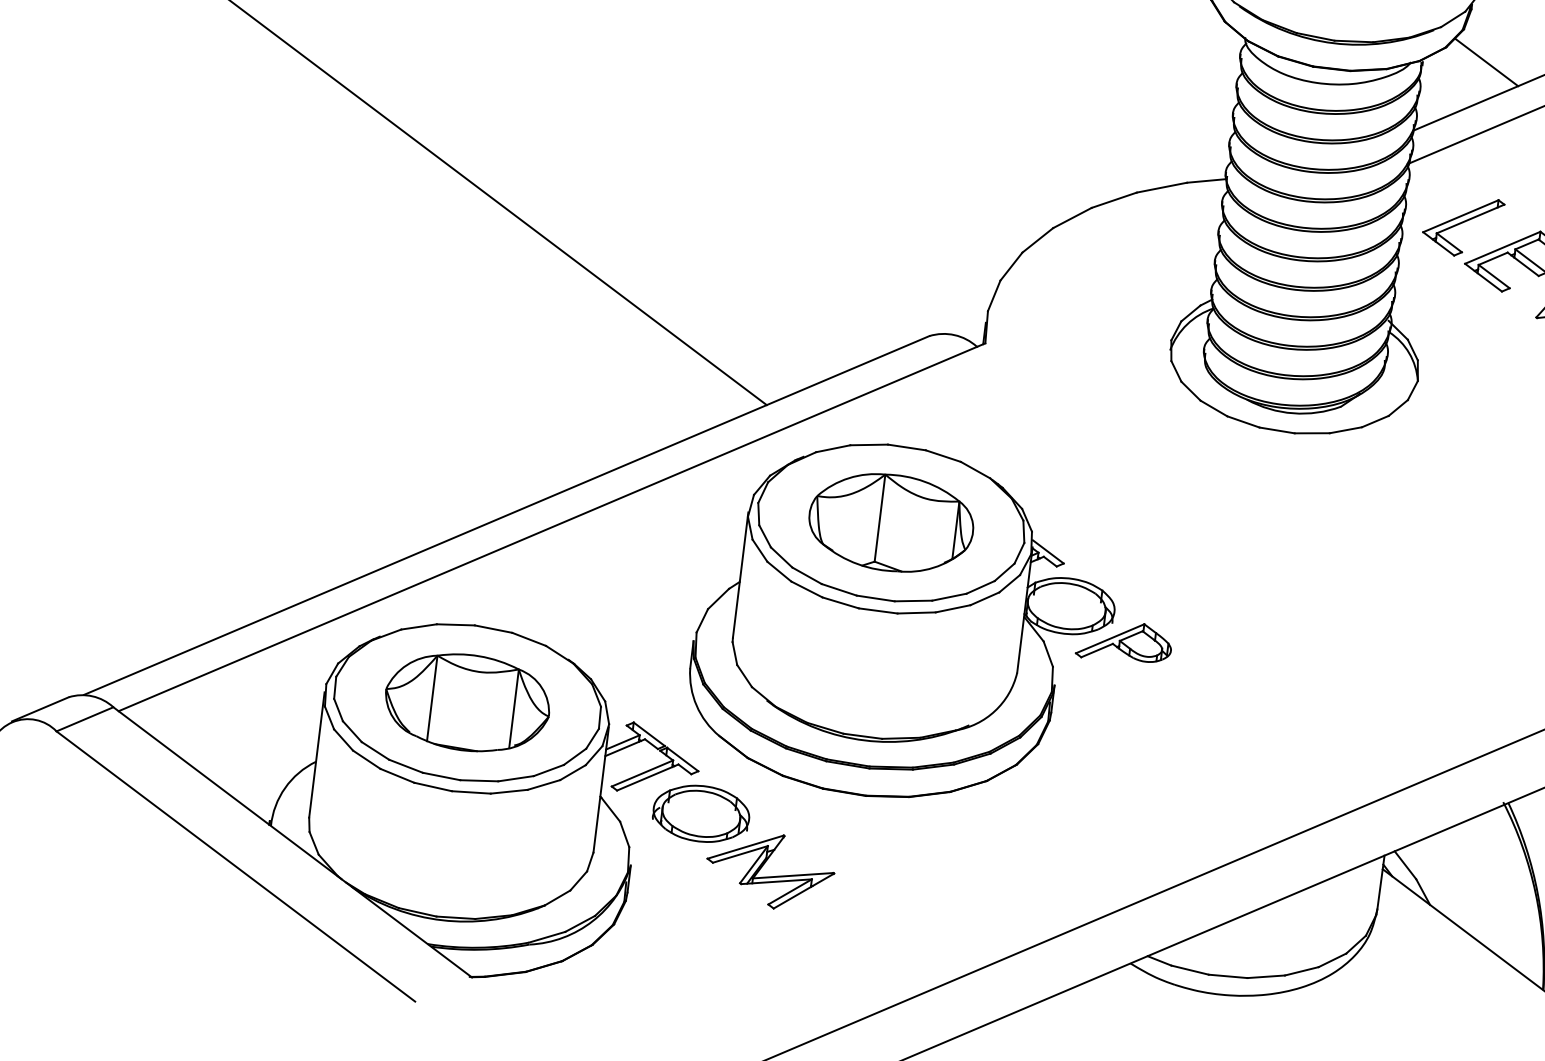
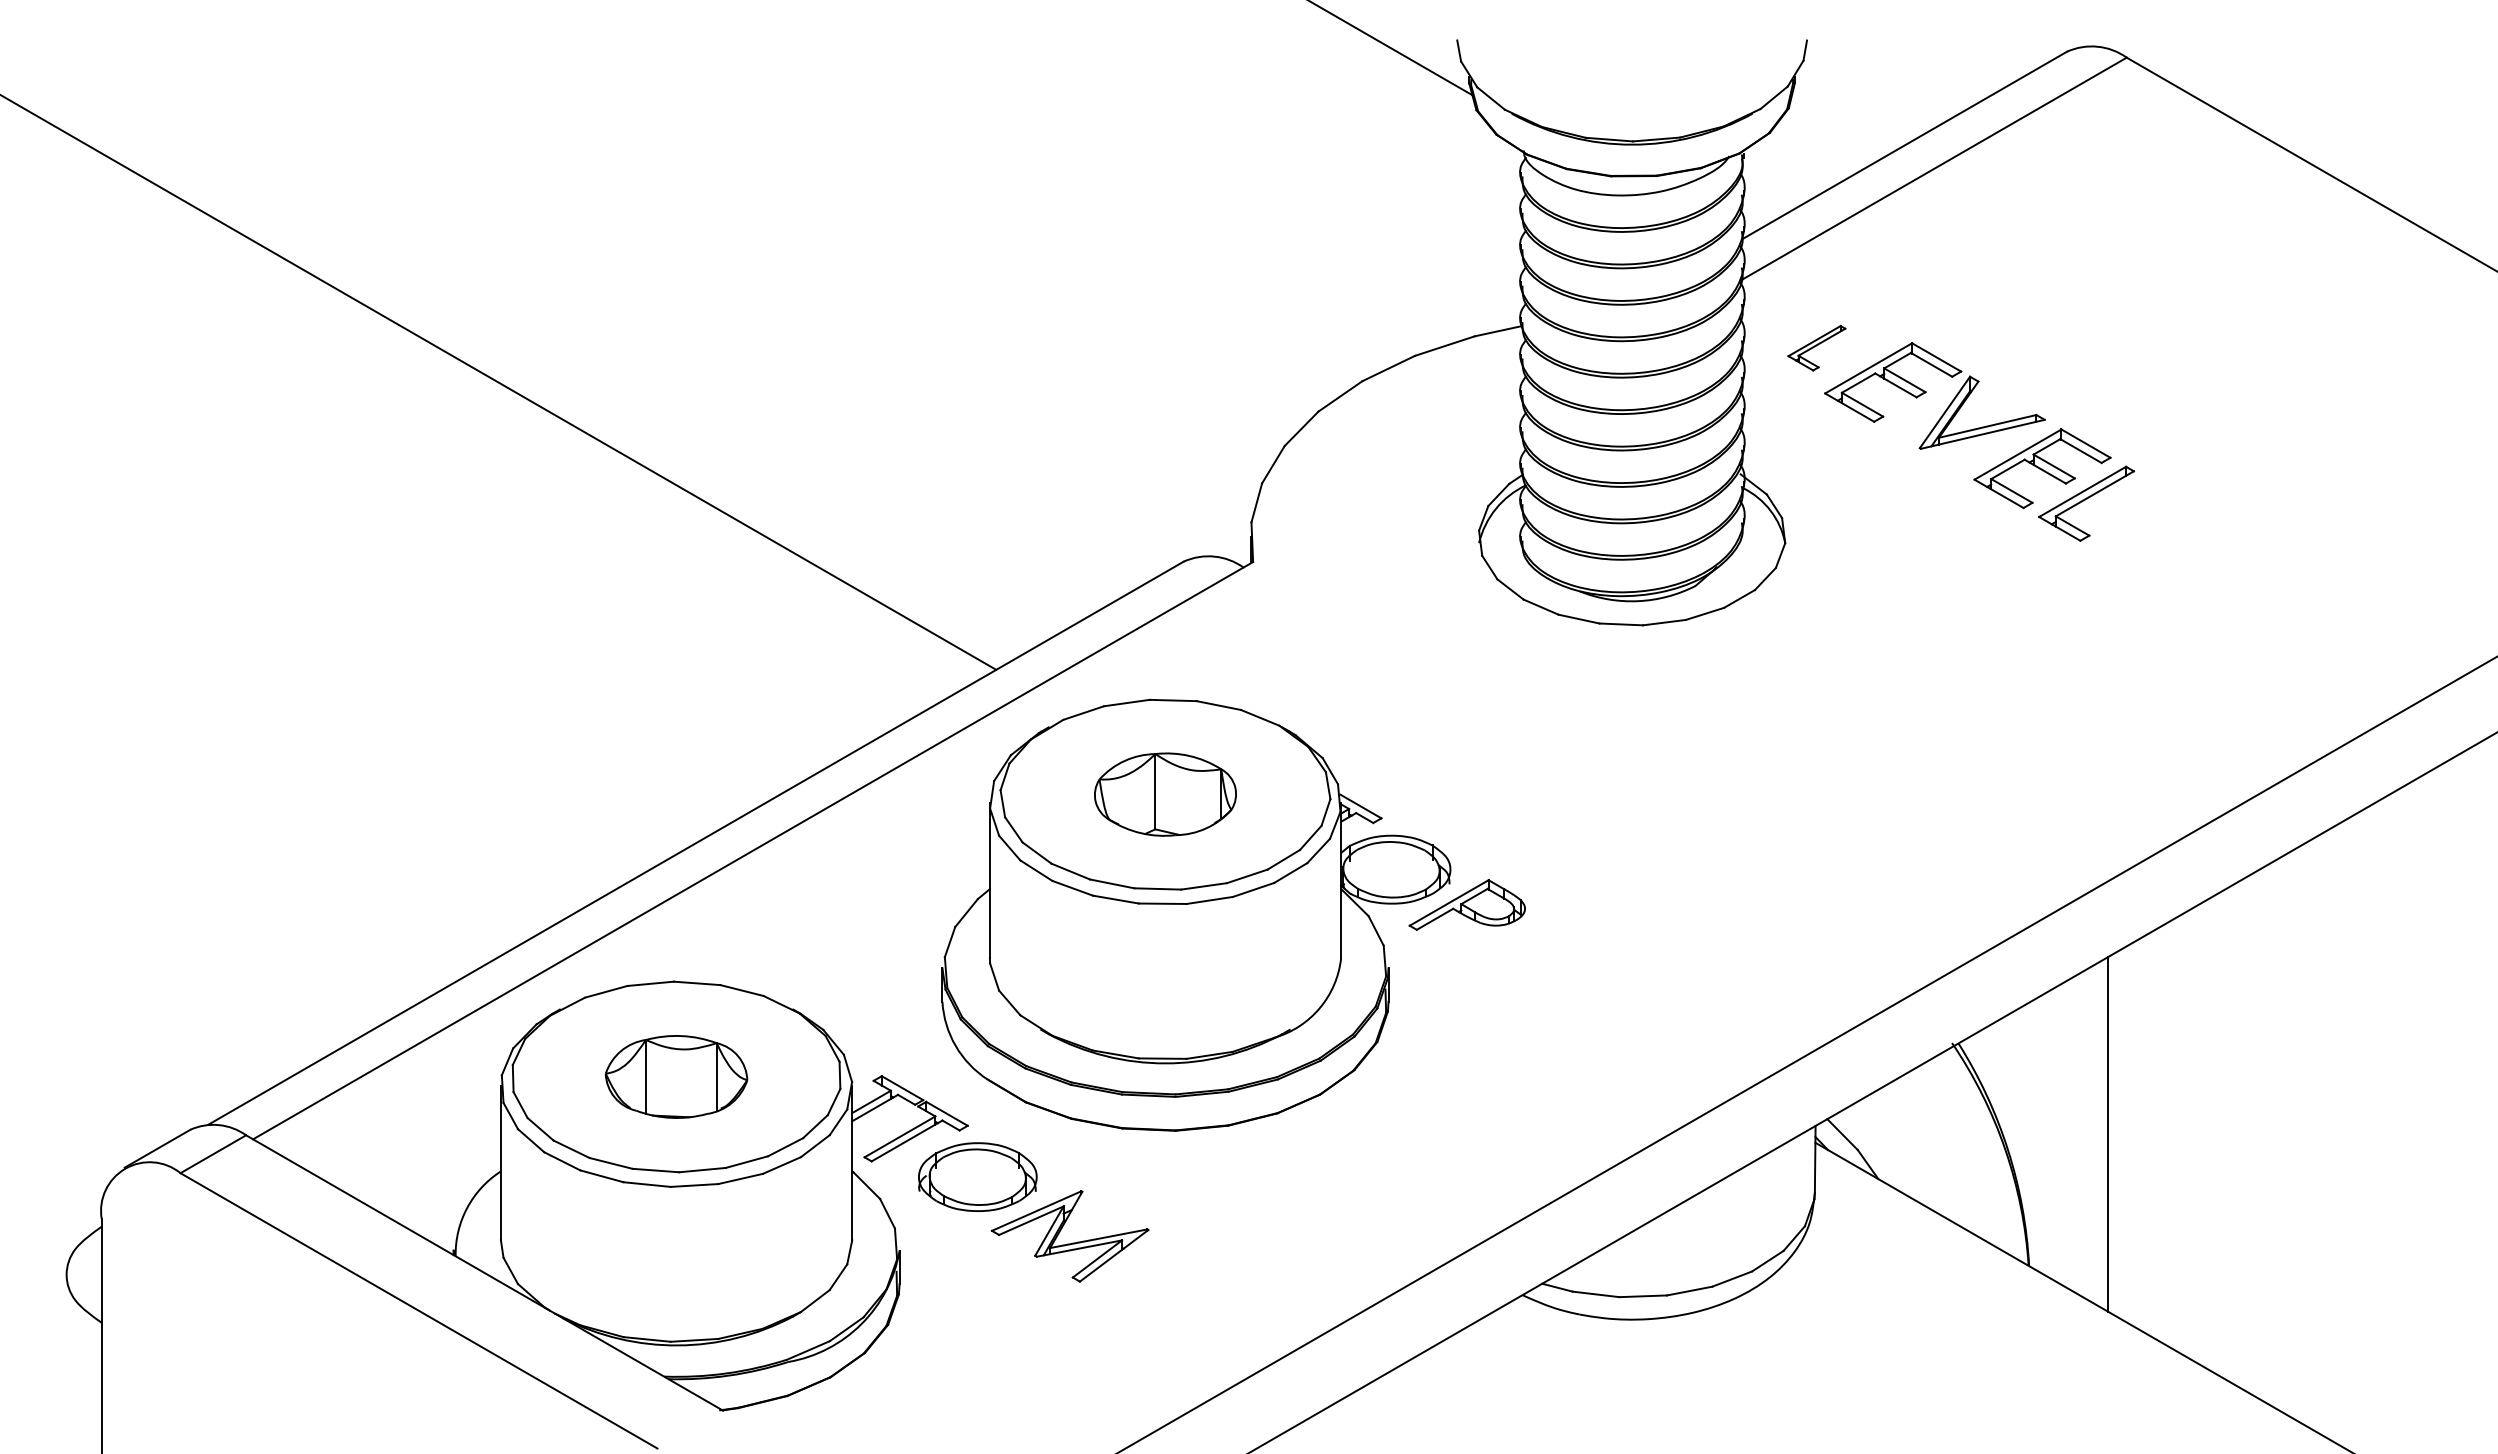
line: (1486, 62) -> (1821, 145), removed
part: (1462, 226) -> (1816, 348), size x0.6
part: (891, 522) -> (1165, 794), size x0.7
part: (467, 702) -> (676, 1076), size x0.7

